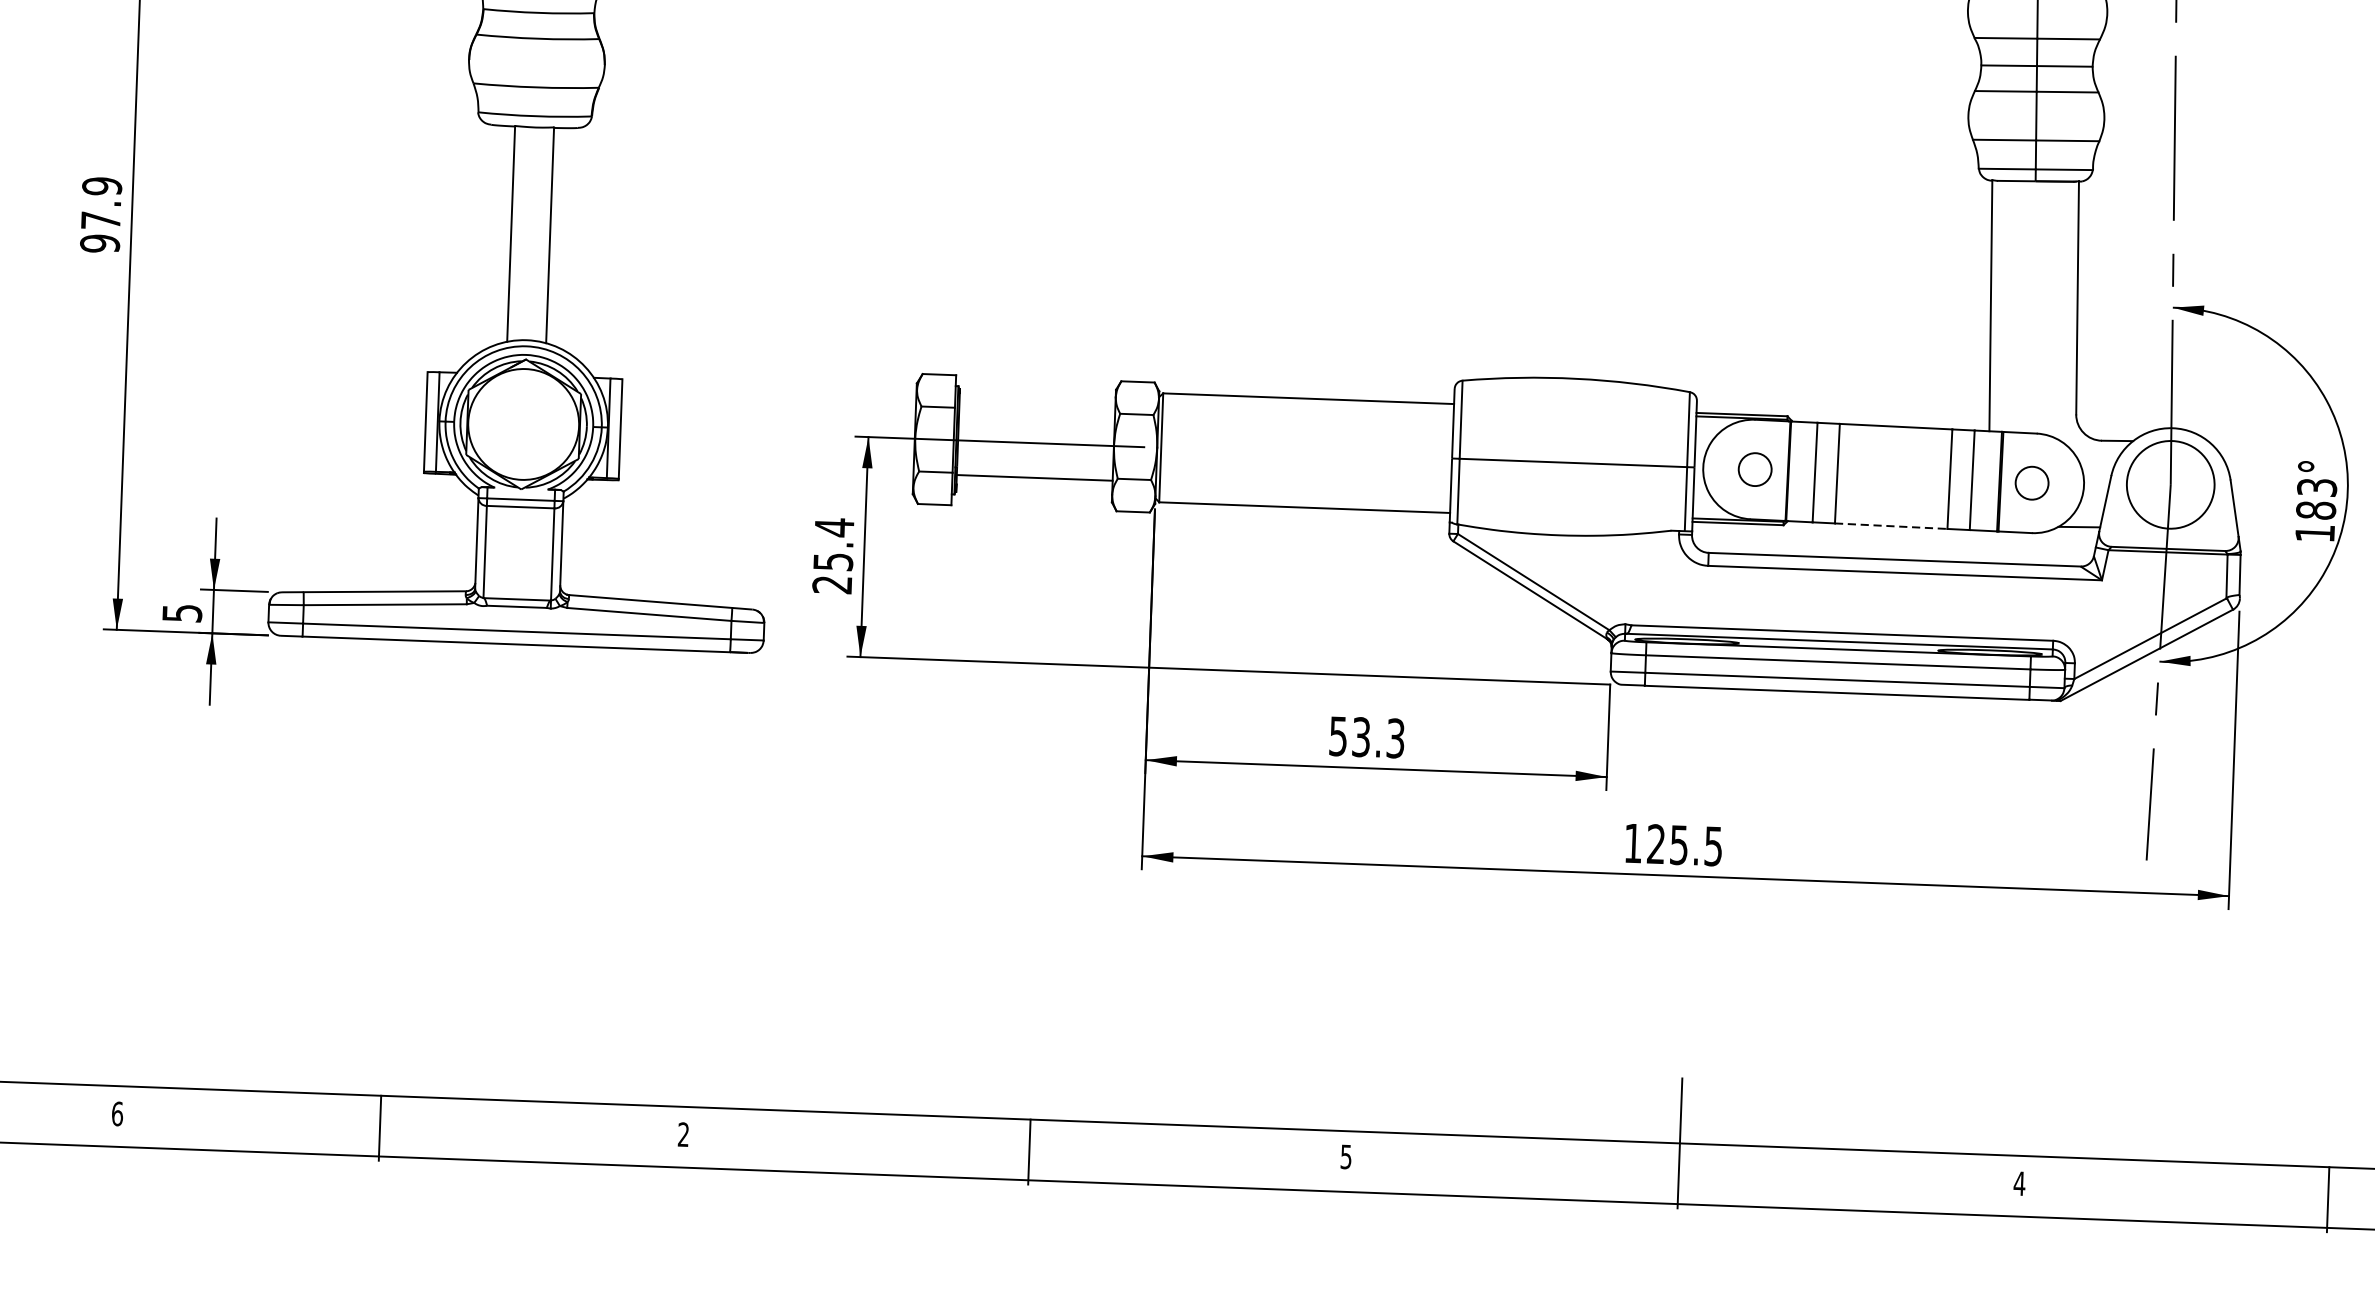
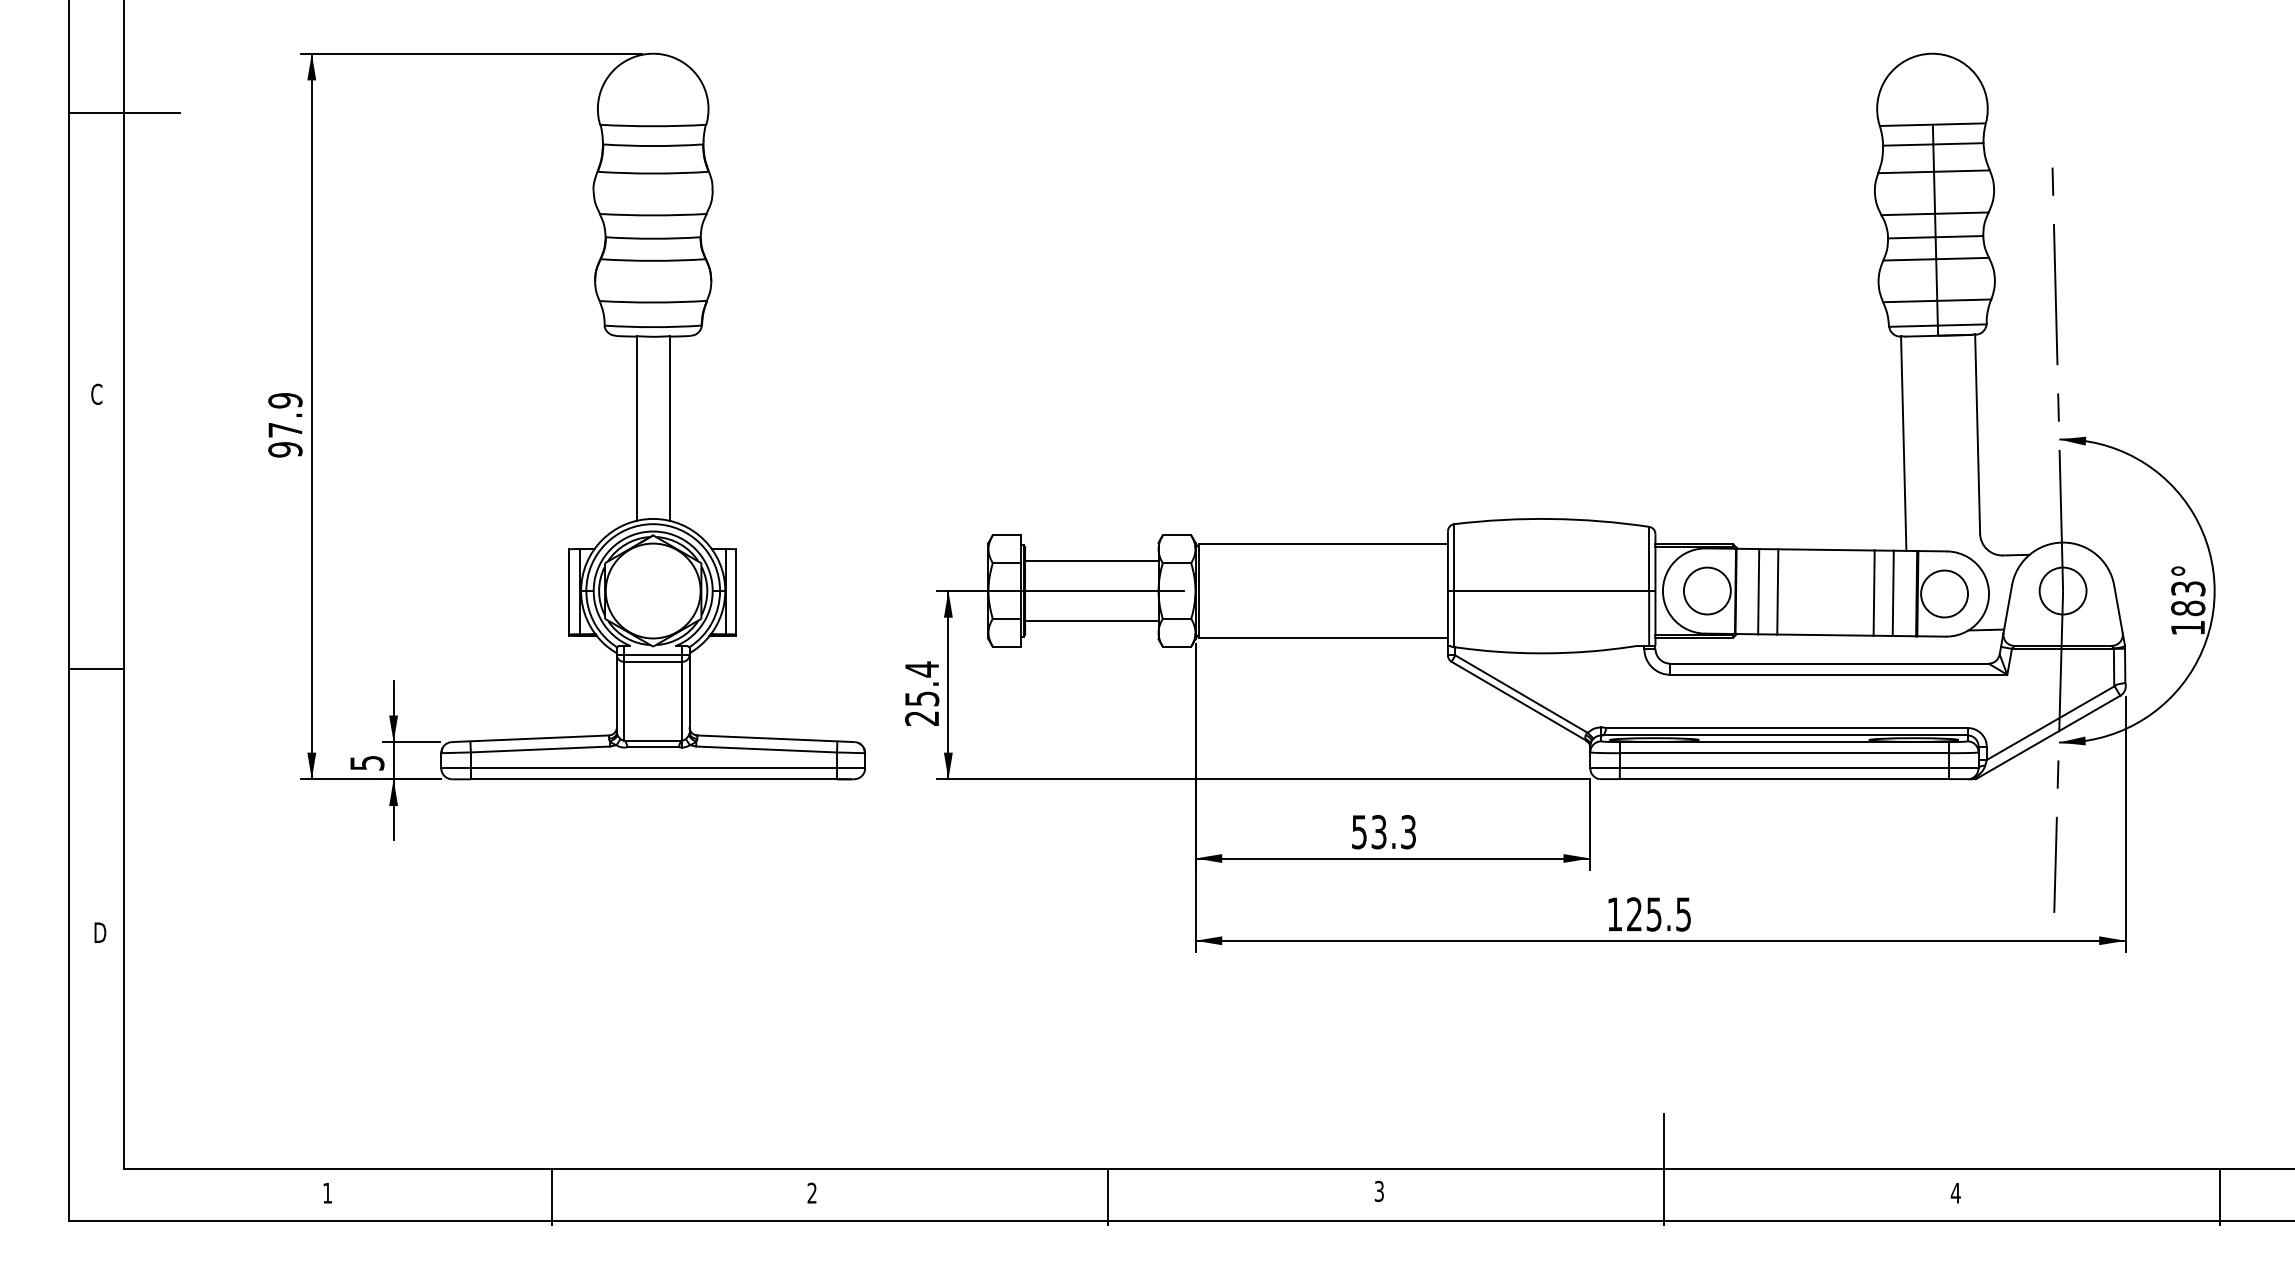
line: (1036, 408) -> (1091, 561), added
circle: (1754, 468) -> (1706, 590), size x1.67
circle: (2032, 482) -> (1944, 593), size x1.67
circle: (2170, 484) -> (2062, 590), size x0.62
line: (1891, 526) -> (1825, 635), dashed -> solid
text: (117, 1113) -> (327, 1192), 6 -> 1
text: (1346, 1155) -> (1379, 1190), 5 -> 3

